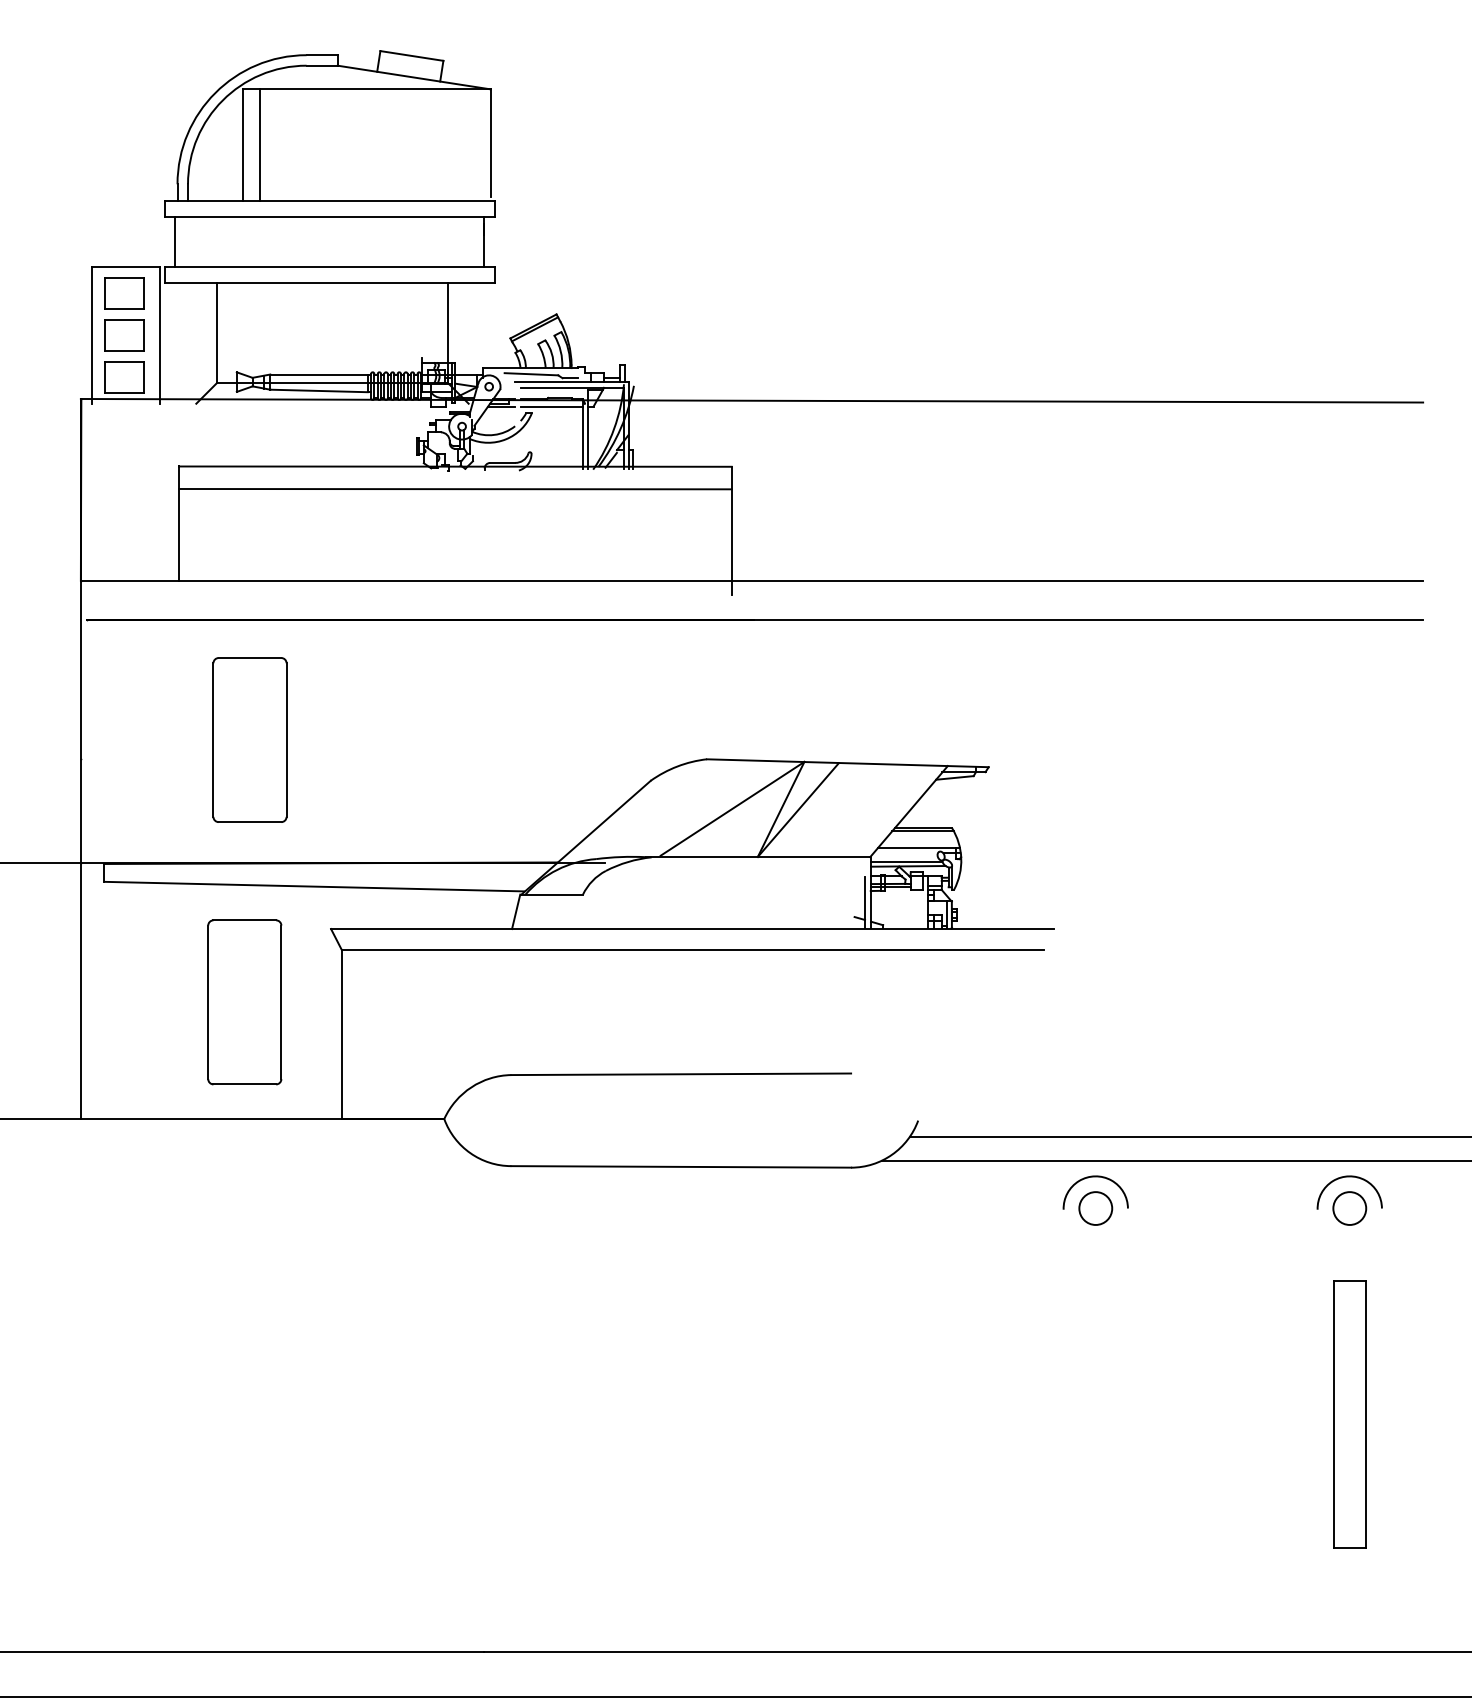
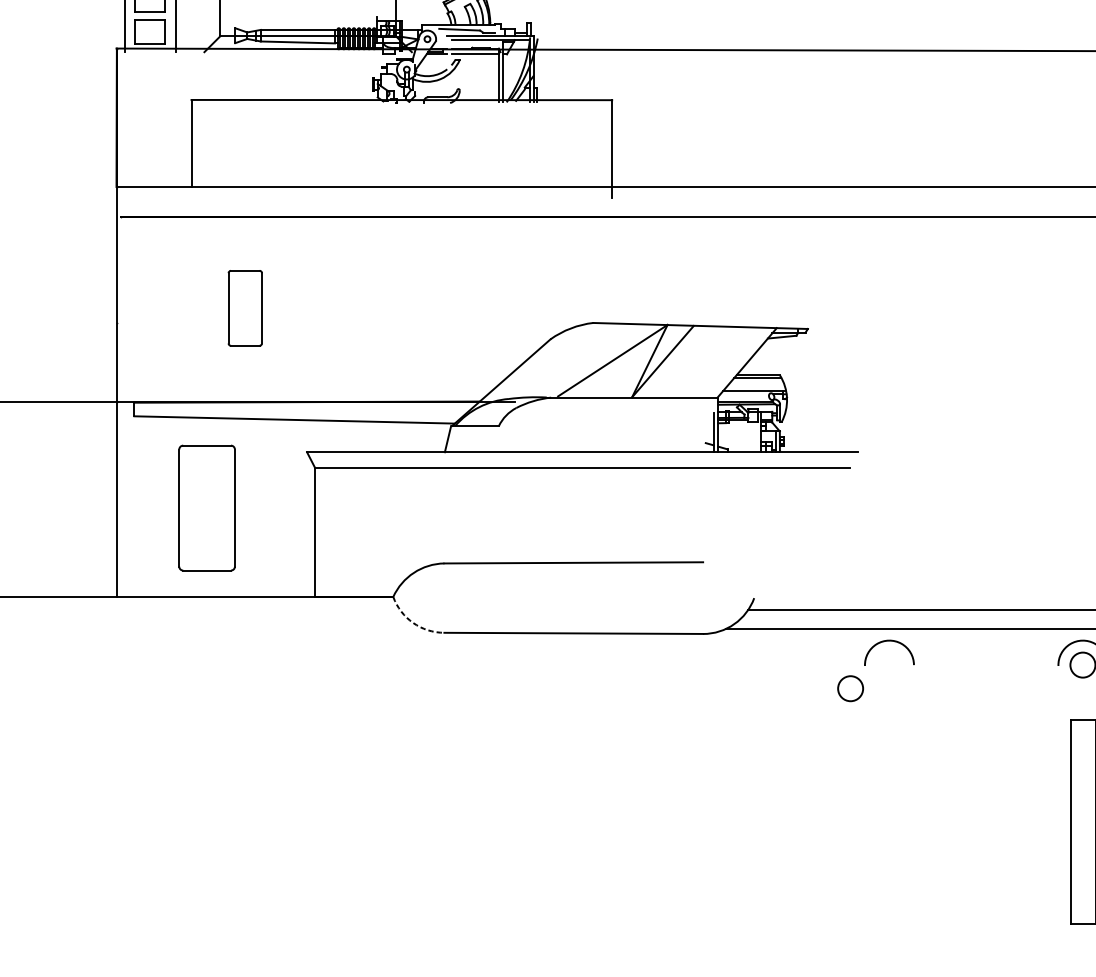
line: (455, 489) -> (401, 117), removed
part: (249, 739) -> (244, 307), size x0.6
part: (244, 1002) -> (206, 508), moved
arc: (470, 1153) -> (413, 623), solid -> dashed
circle: (1095, 1208) -> (850, 688), moved

